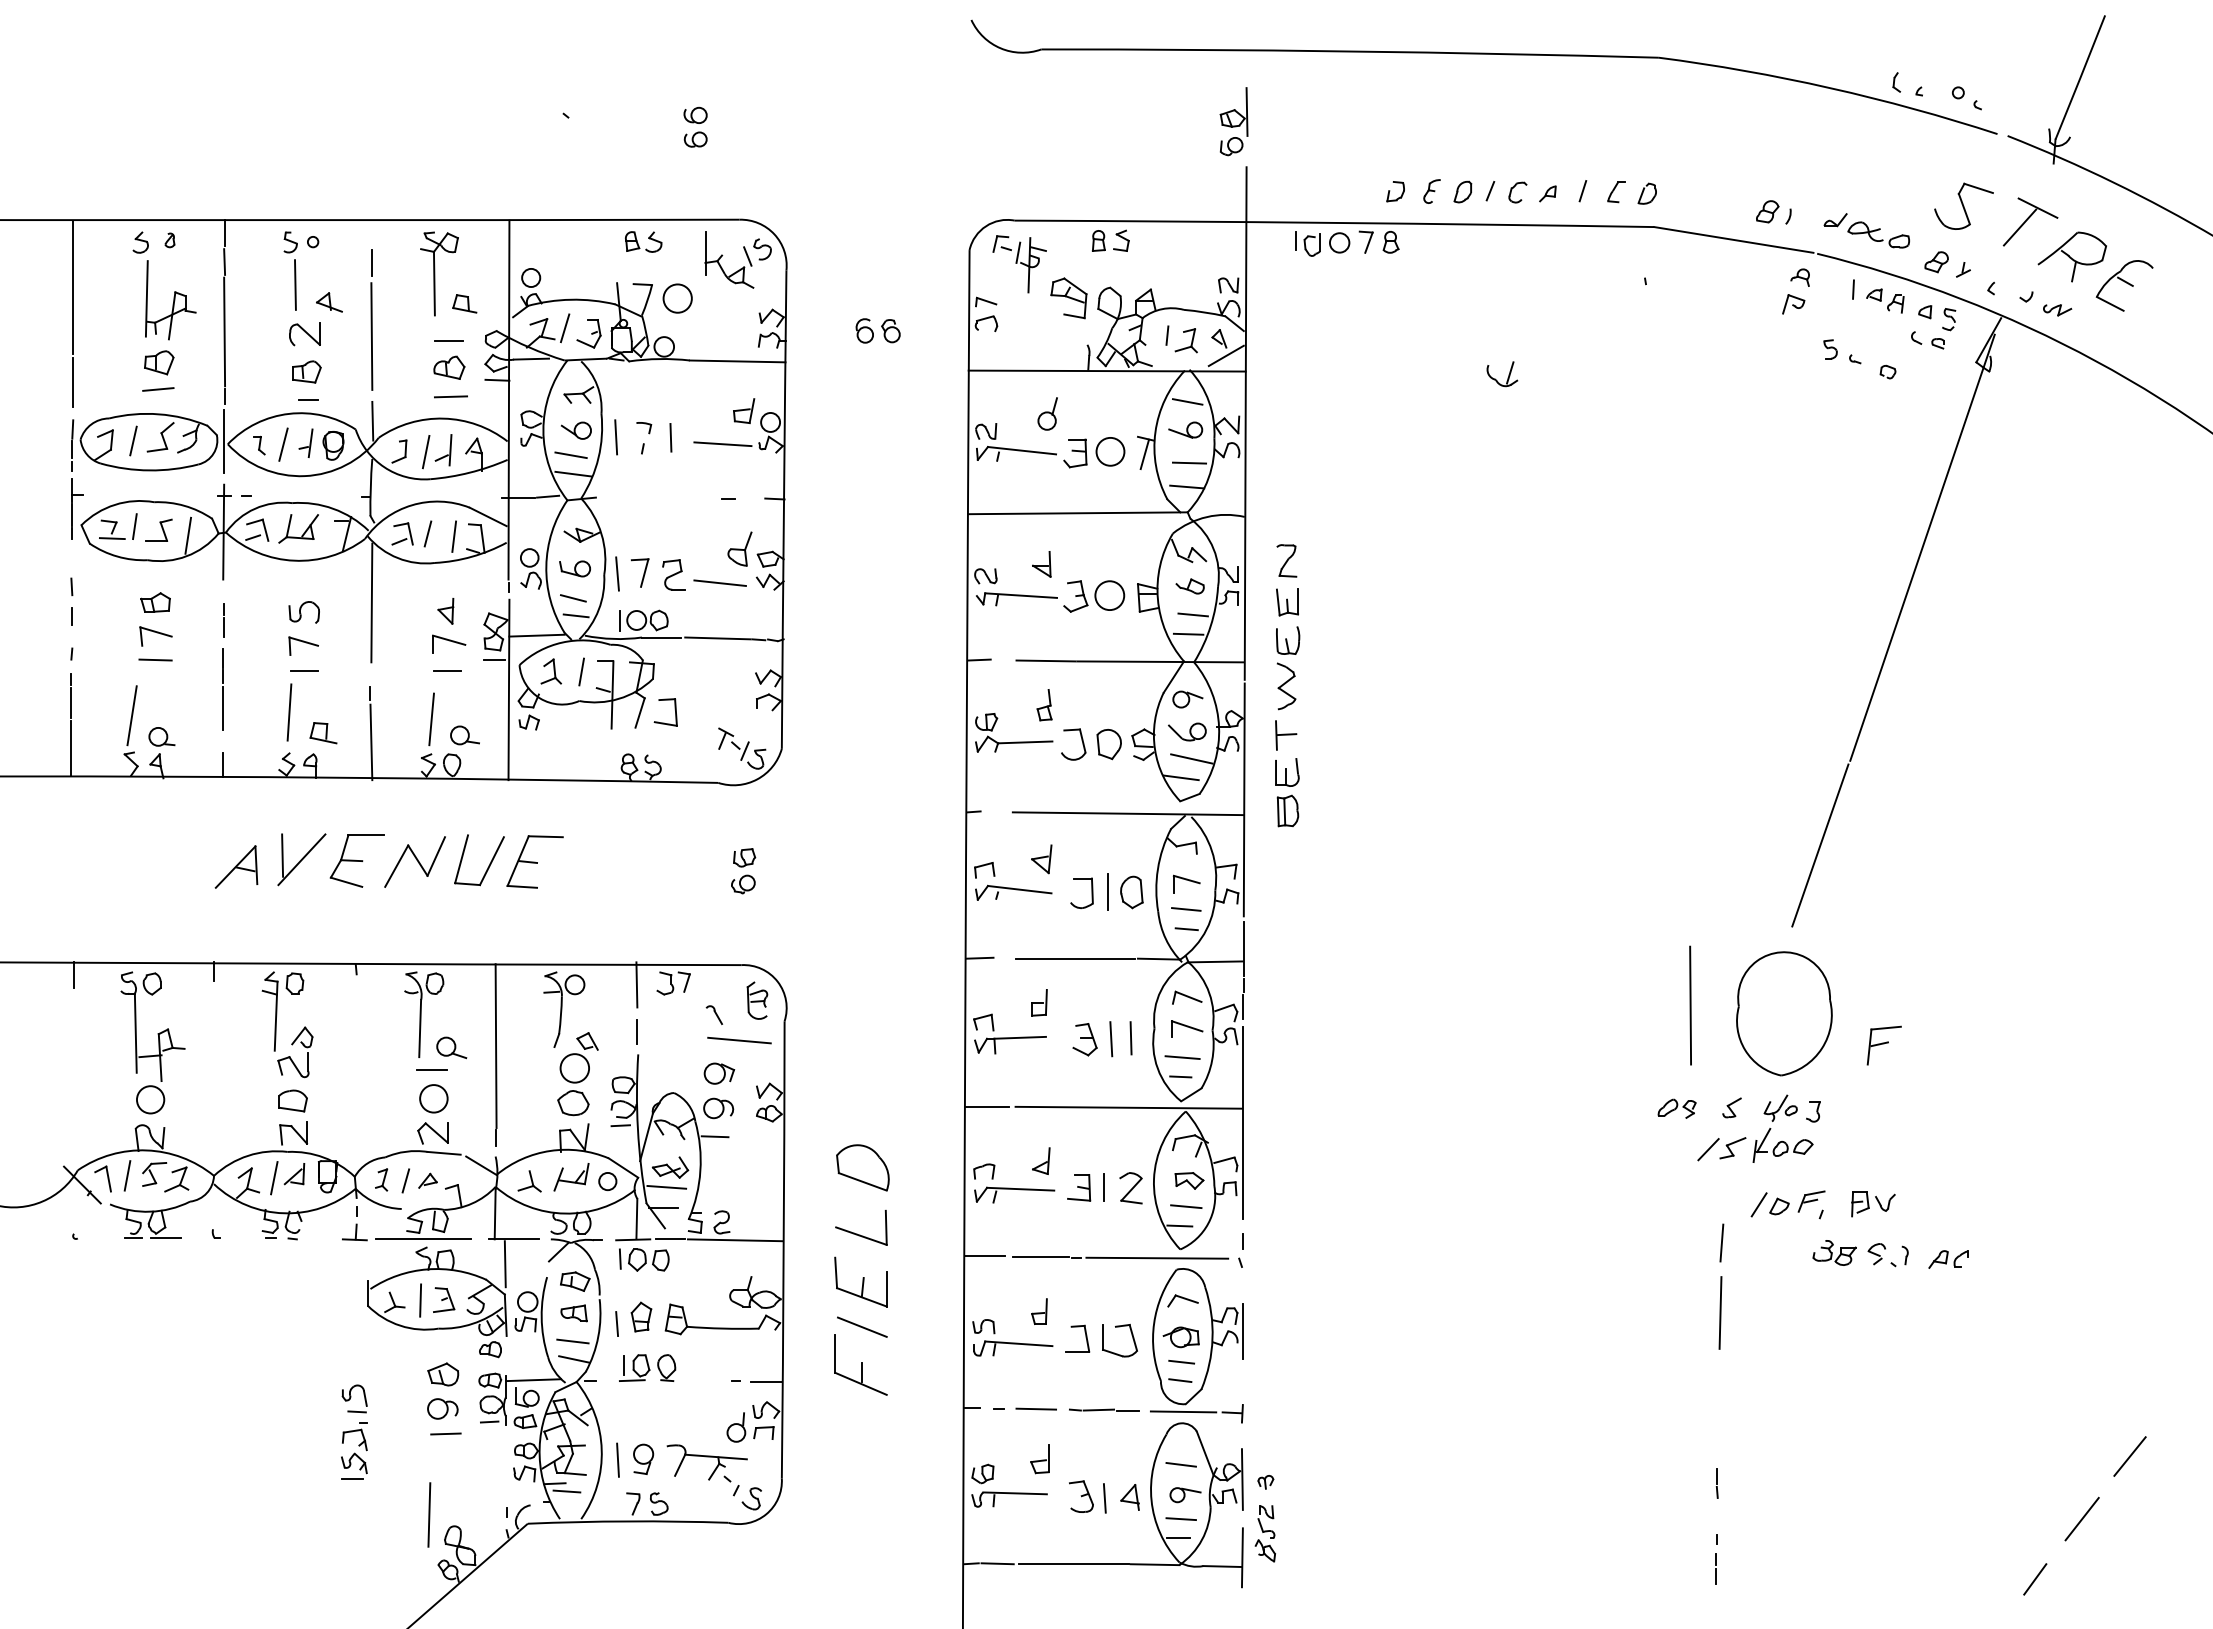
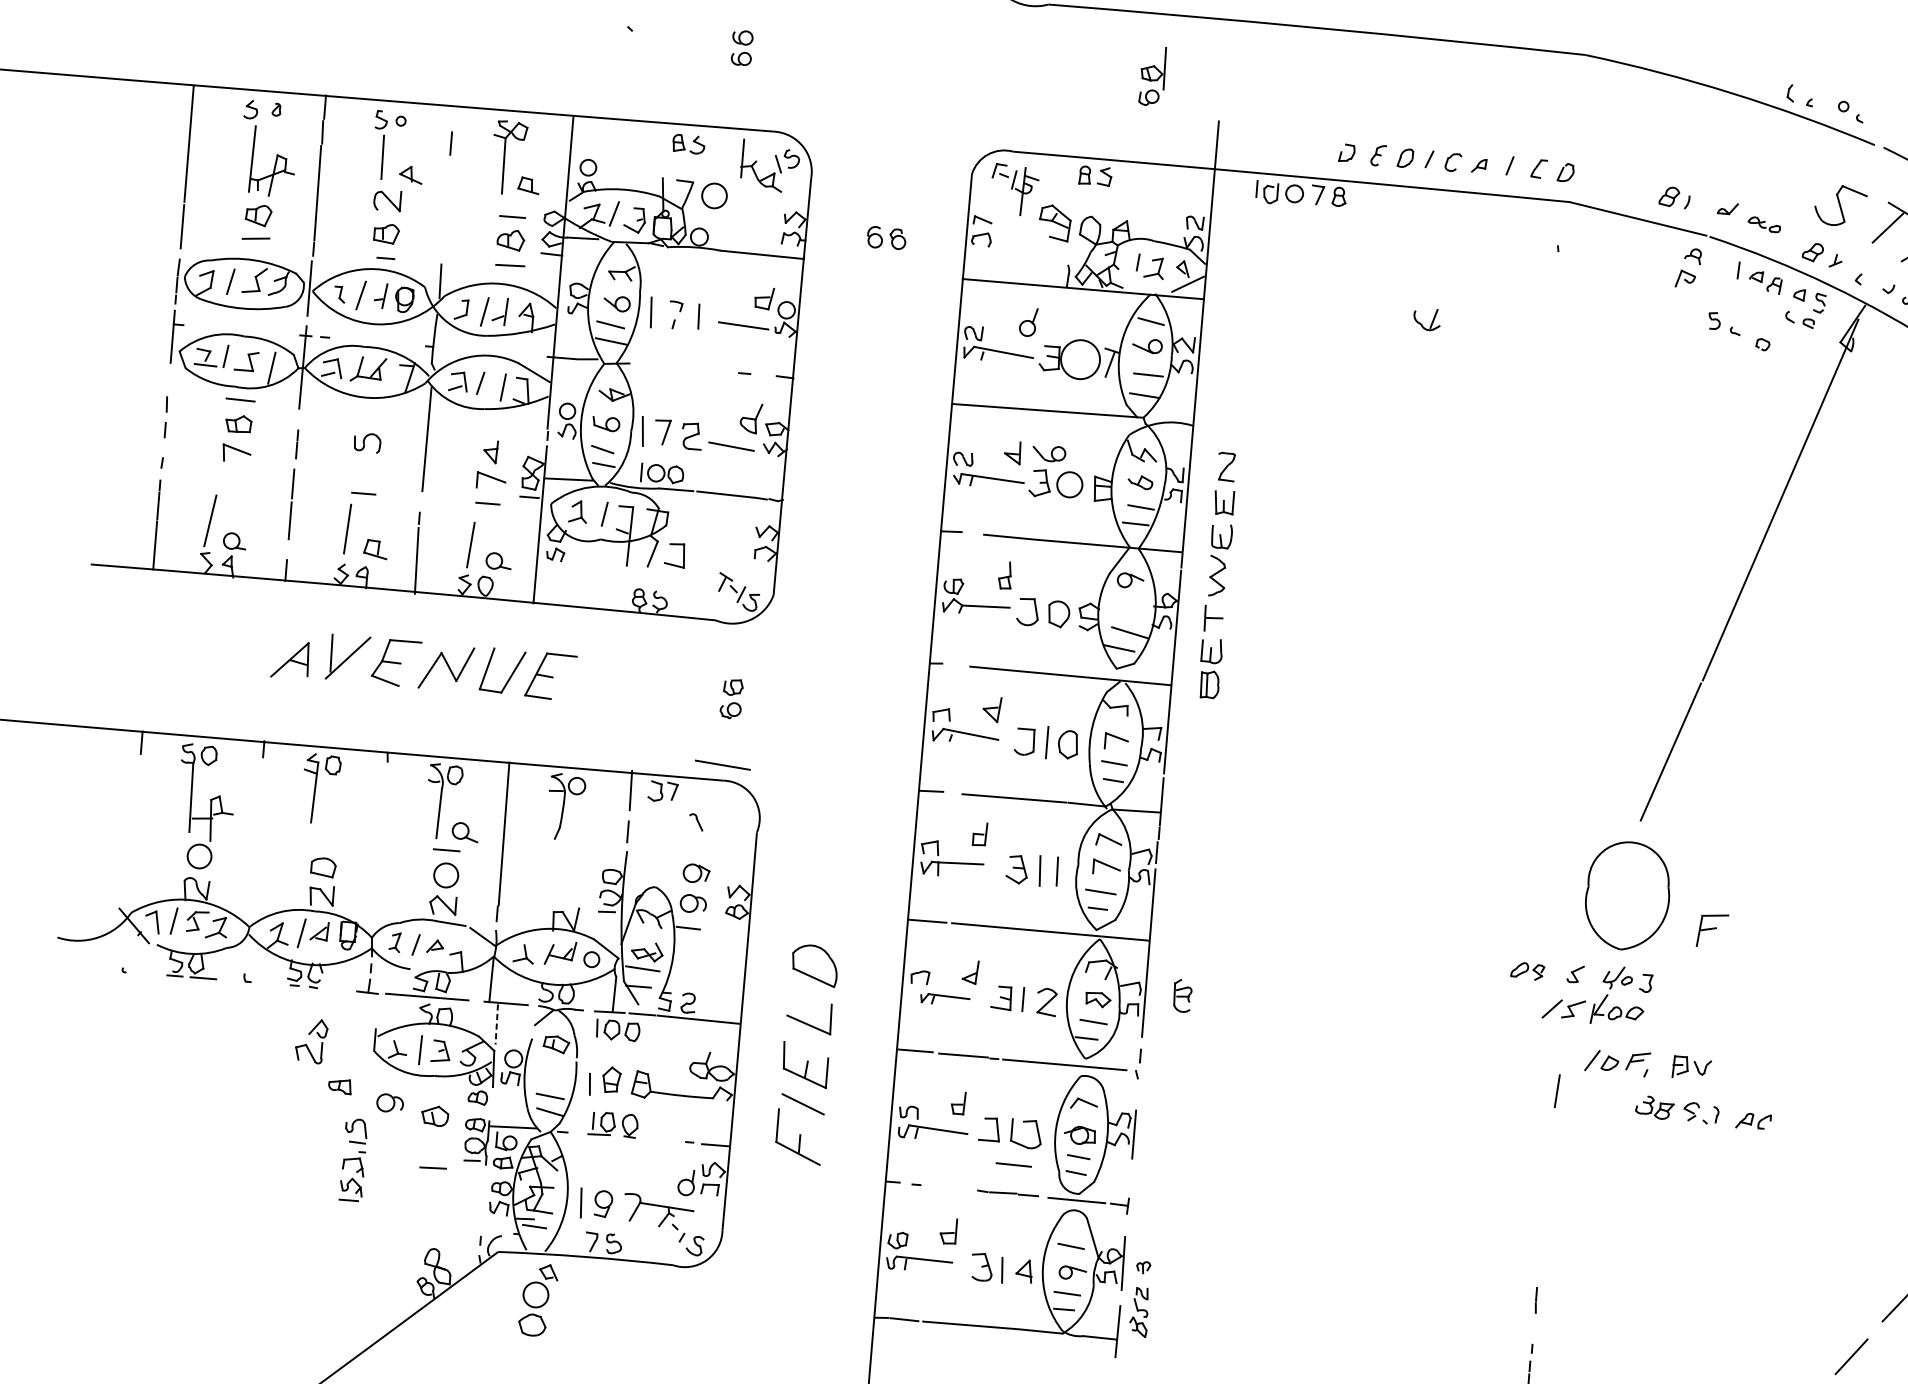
part: (1233, 121) -> (1152, 76), moved
part: (1878, 234) -> (1764, 224), size x0.6
line: (371, 336) -> (445, 207), removed
circle: (1110, 451) -> (1080, 359), size x1.6
part: (303, 645) -> (364, 471), removed
line: (155, 659) -> (240, 399), moved
part: (1187, 731) -> (1049, 453), moved
part: (757, 1000) -> (1182, 995), moved
line: (1690, 1005) -> (1546, 882), removed
line: (739, 1040) -> (722, 765), moved
part: (290, 1056) -> (307, 1044), moved
part: (577, 1074) -> (537, 1300), moved
part: (1014, 1194) -> (944, 999), size x0.7
line: (505, 1264) -> (496, 1024), solid -> dashed
line: (1720, 1312) -> (1551, 1151), removed
part: (573, 1313) -> (339, 1086), moved
part: (442, 1408) -> (389, 1102), moved
line: (1035, 1408) -> (1013, 1164), moved
line: (429, 1514) -> (413, 1237), removed

